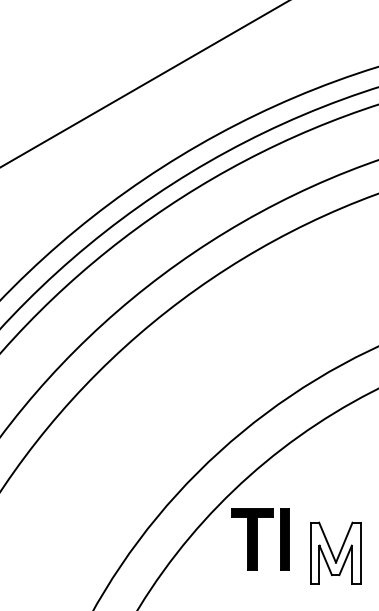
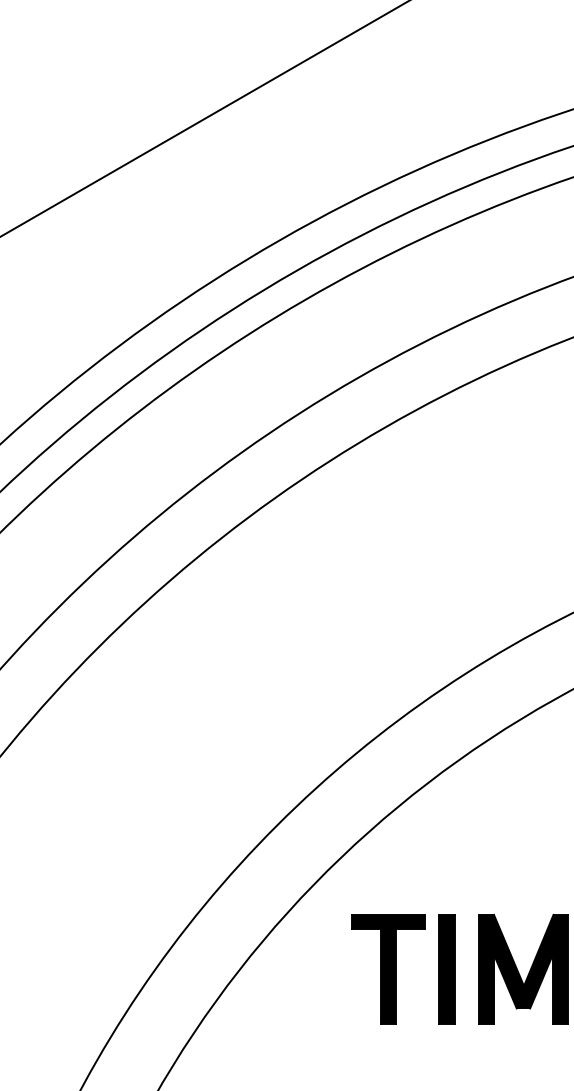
part: (260, 539) -> (403, 969), moved
fill: (335, 552) -> (523, 968), added

